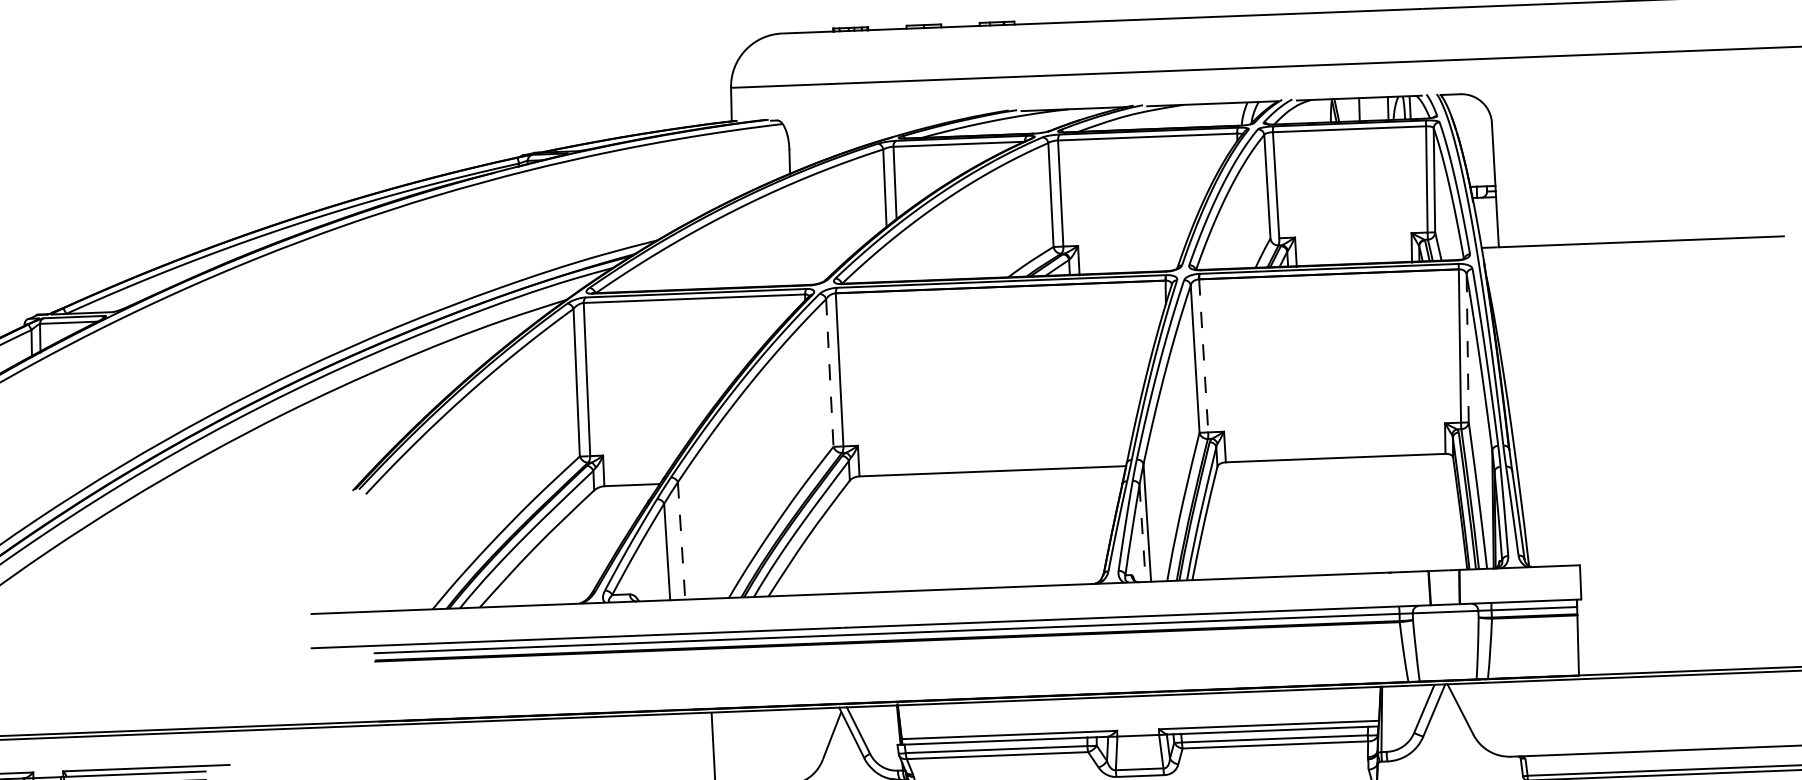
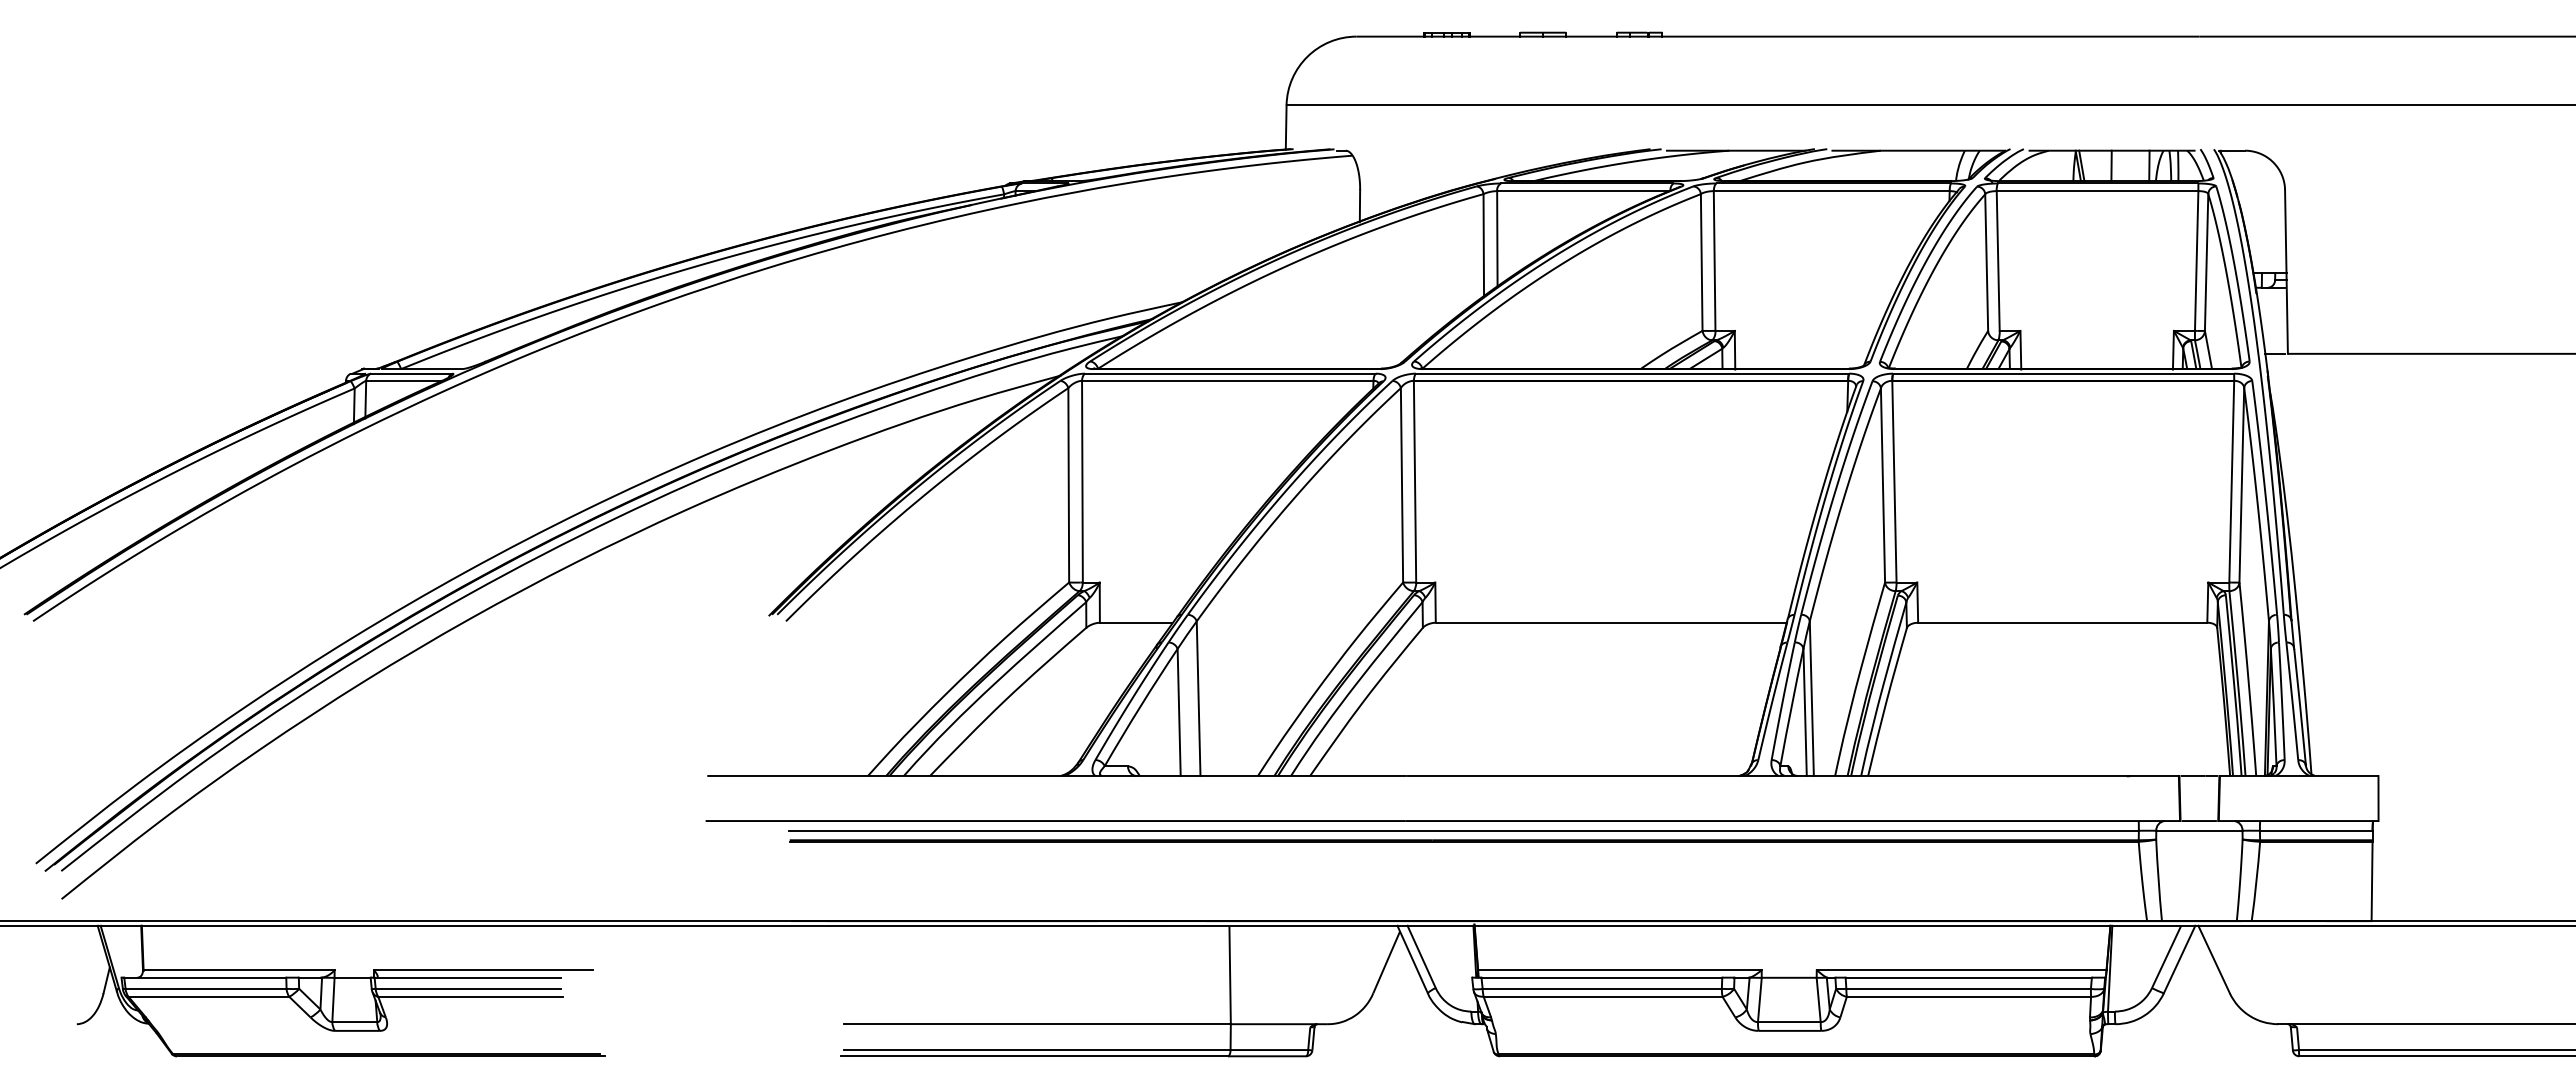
line: (1467, 347) -> (2241, 484), dashed -> solid
line: (1203, 355) -> (1894, 481), dashed -> solid
line: (830, 373) -> (1402, 485), dashed -> solid
line: (1142, 533) -> (1805, 712), dashed -> solid
line: (681, 541) -> (1198, 699), dashed -> solid

